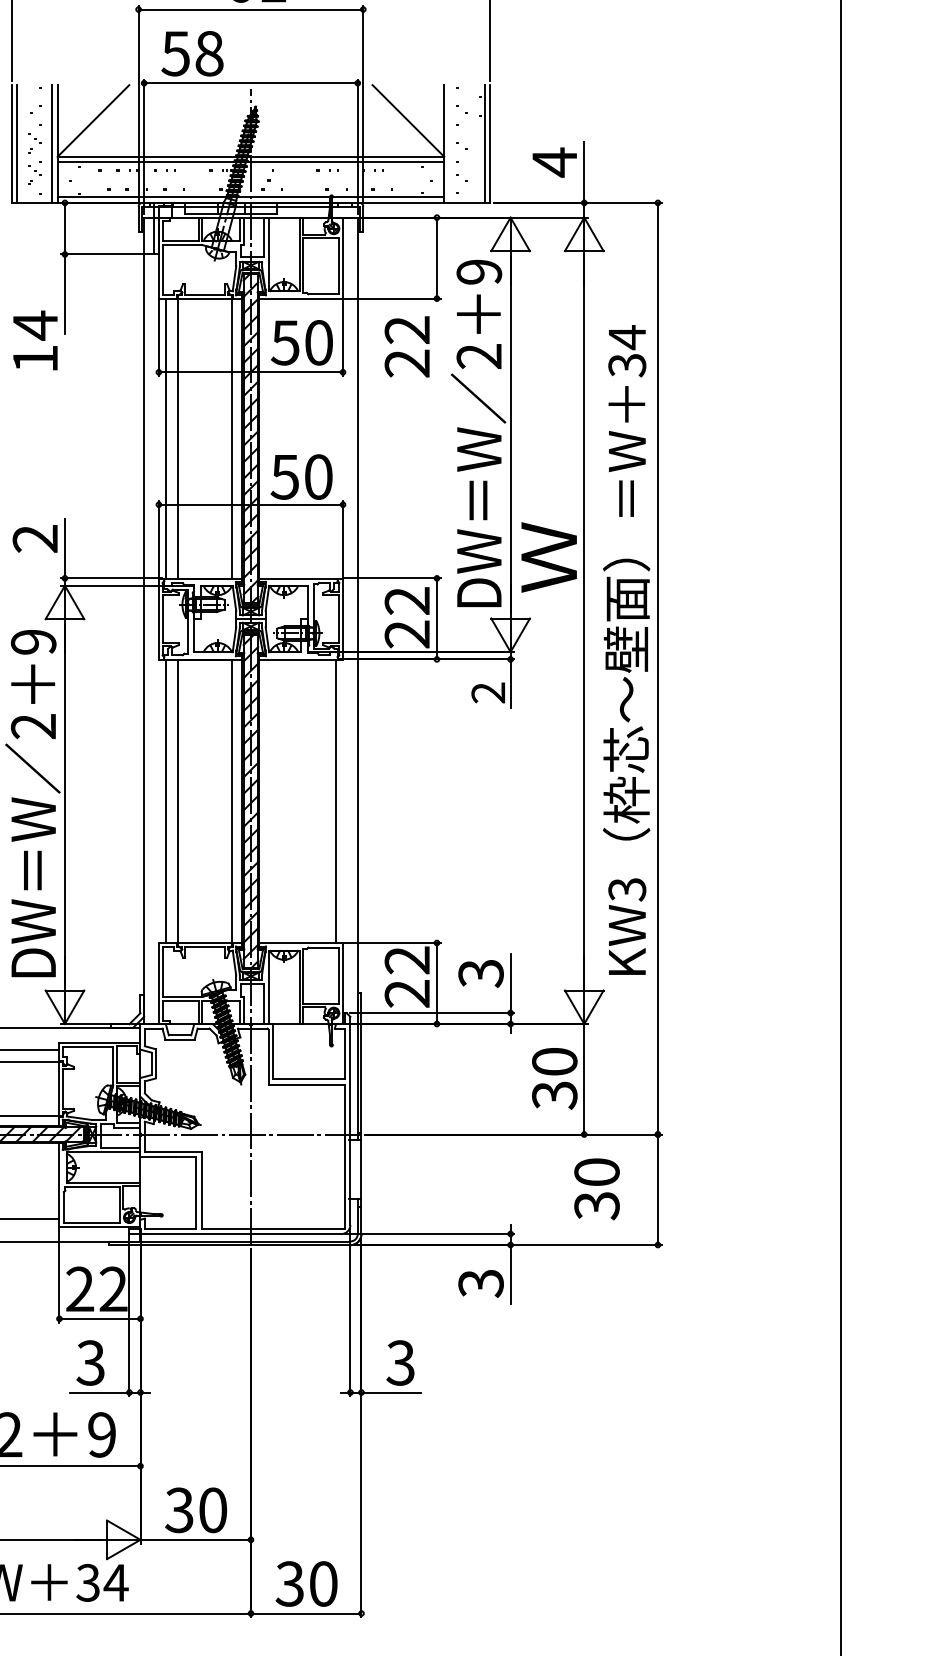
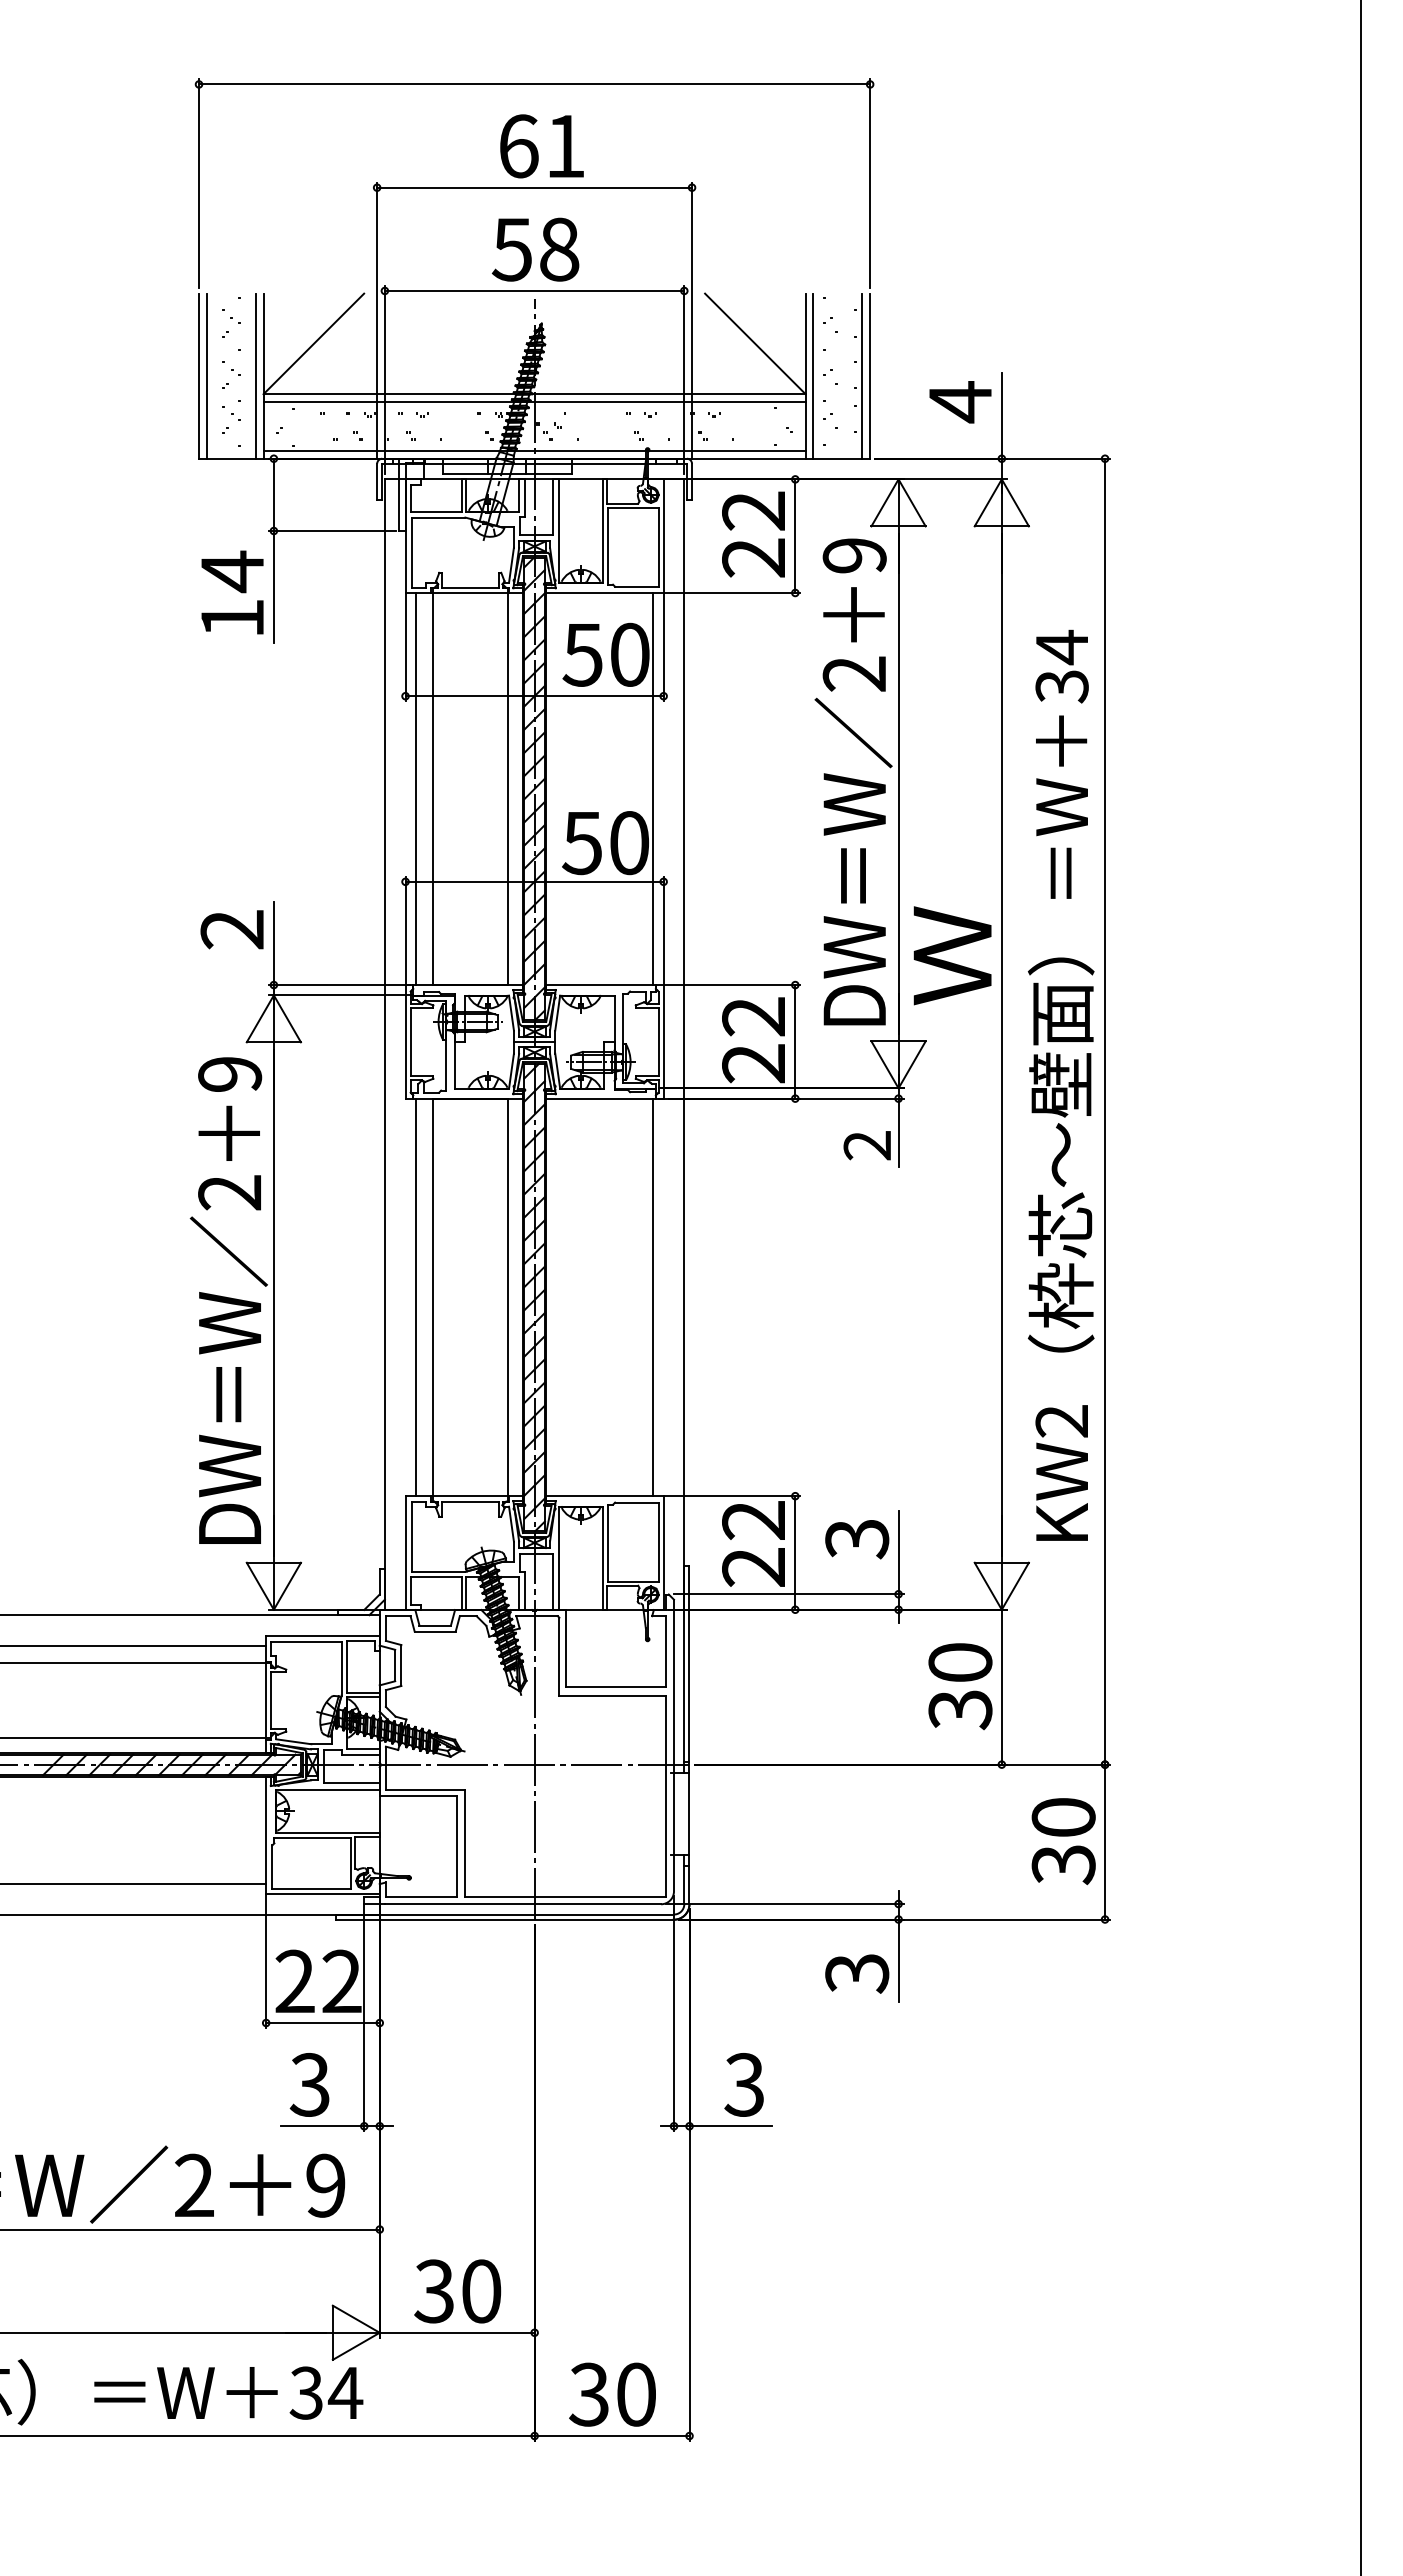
text: (192, 53) -> (535, 249), moved
line: (449, 143) -> (813, 375), added
text: (35, 340) -> (232, 592), moved
text: (407, 346) -> (753, 534), moved
line: (335, 438) -> (653, 788), added
text: (626, 889) -> (1061, 1421), KW3 -> KW2
text: (596, 1189) -> (1063, 1841), moved

